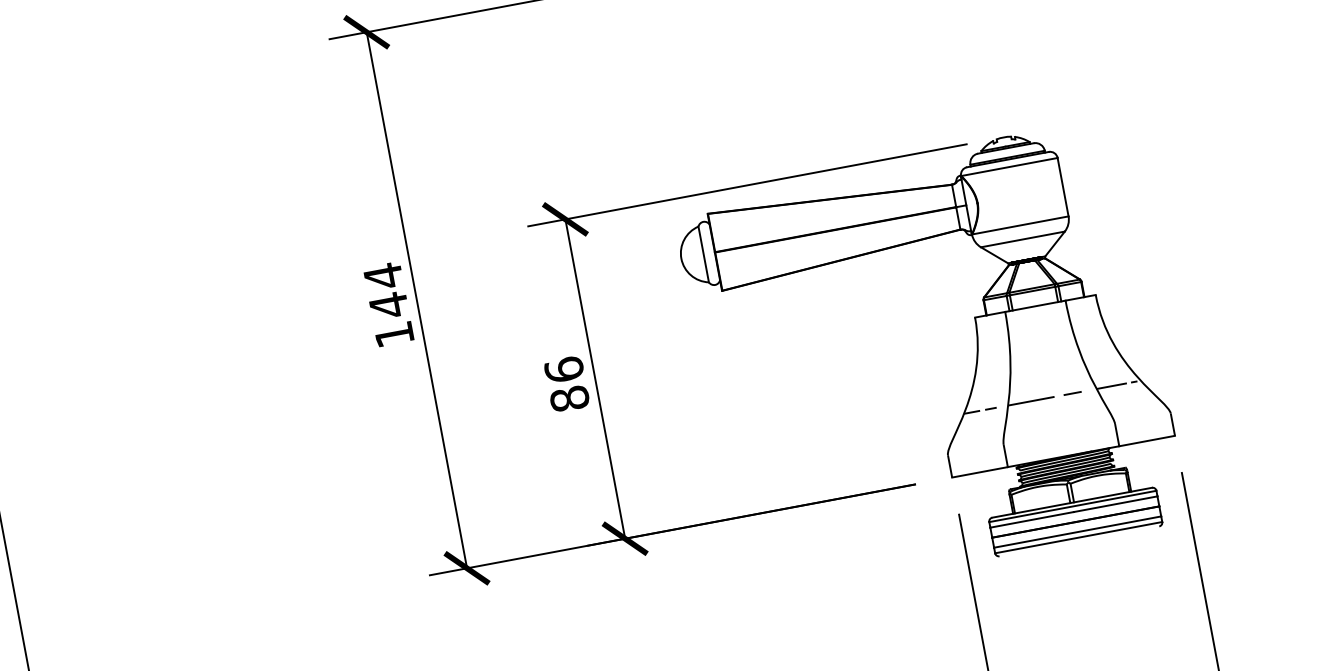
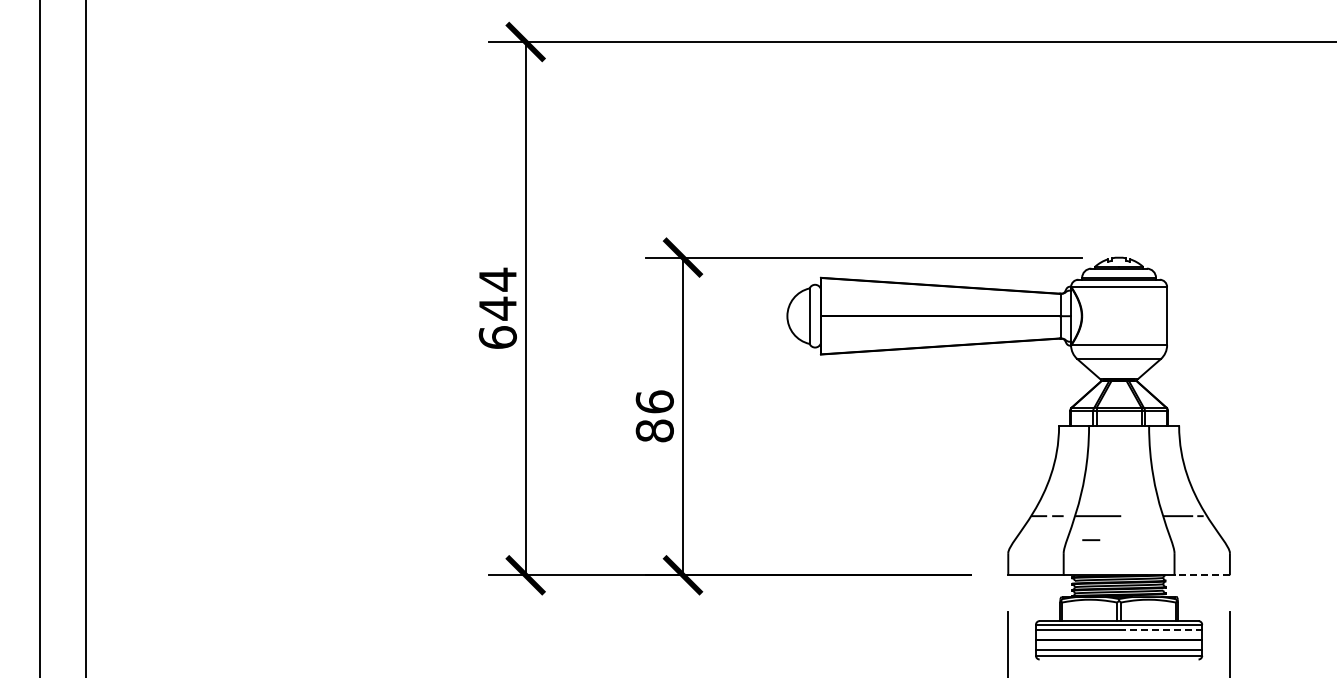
text: (393, 334) -> (497, 337), 144 -> 644
line: (1073, 393) -> (1091, 540), moved
line: (1147, 441) -> (1202, 575), solid -> dashed
line: (1115, 504) -> (1160, 630), solid -> dashed

